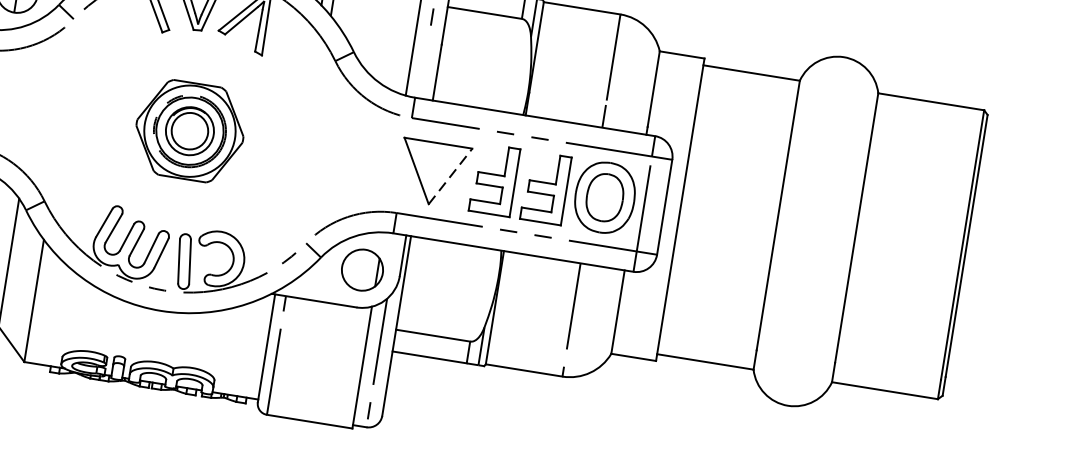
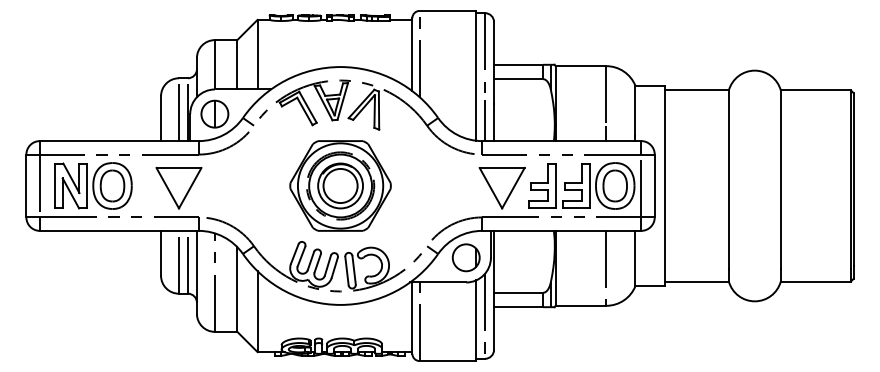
line: (424, 67) -> (485, 120), added
part: (189, 130) -> (340, 185), size x1.43
line: (450, 175) -> (513, 187), dashed -> solid

